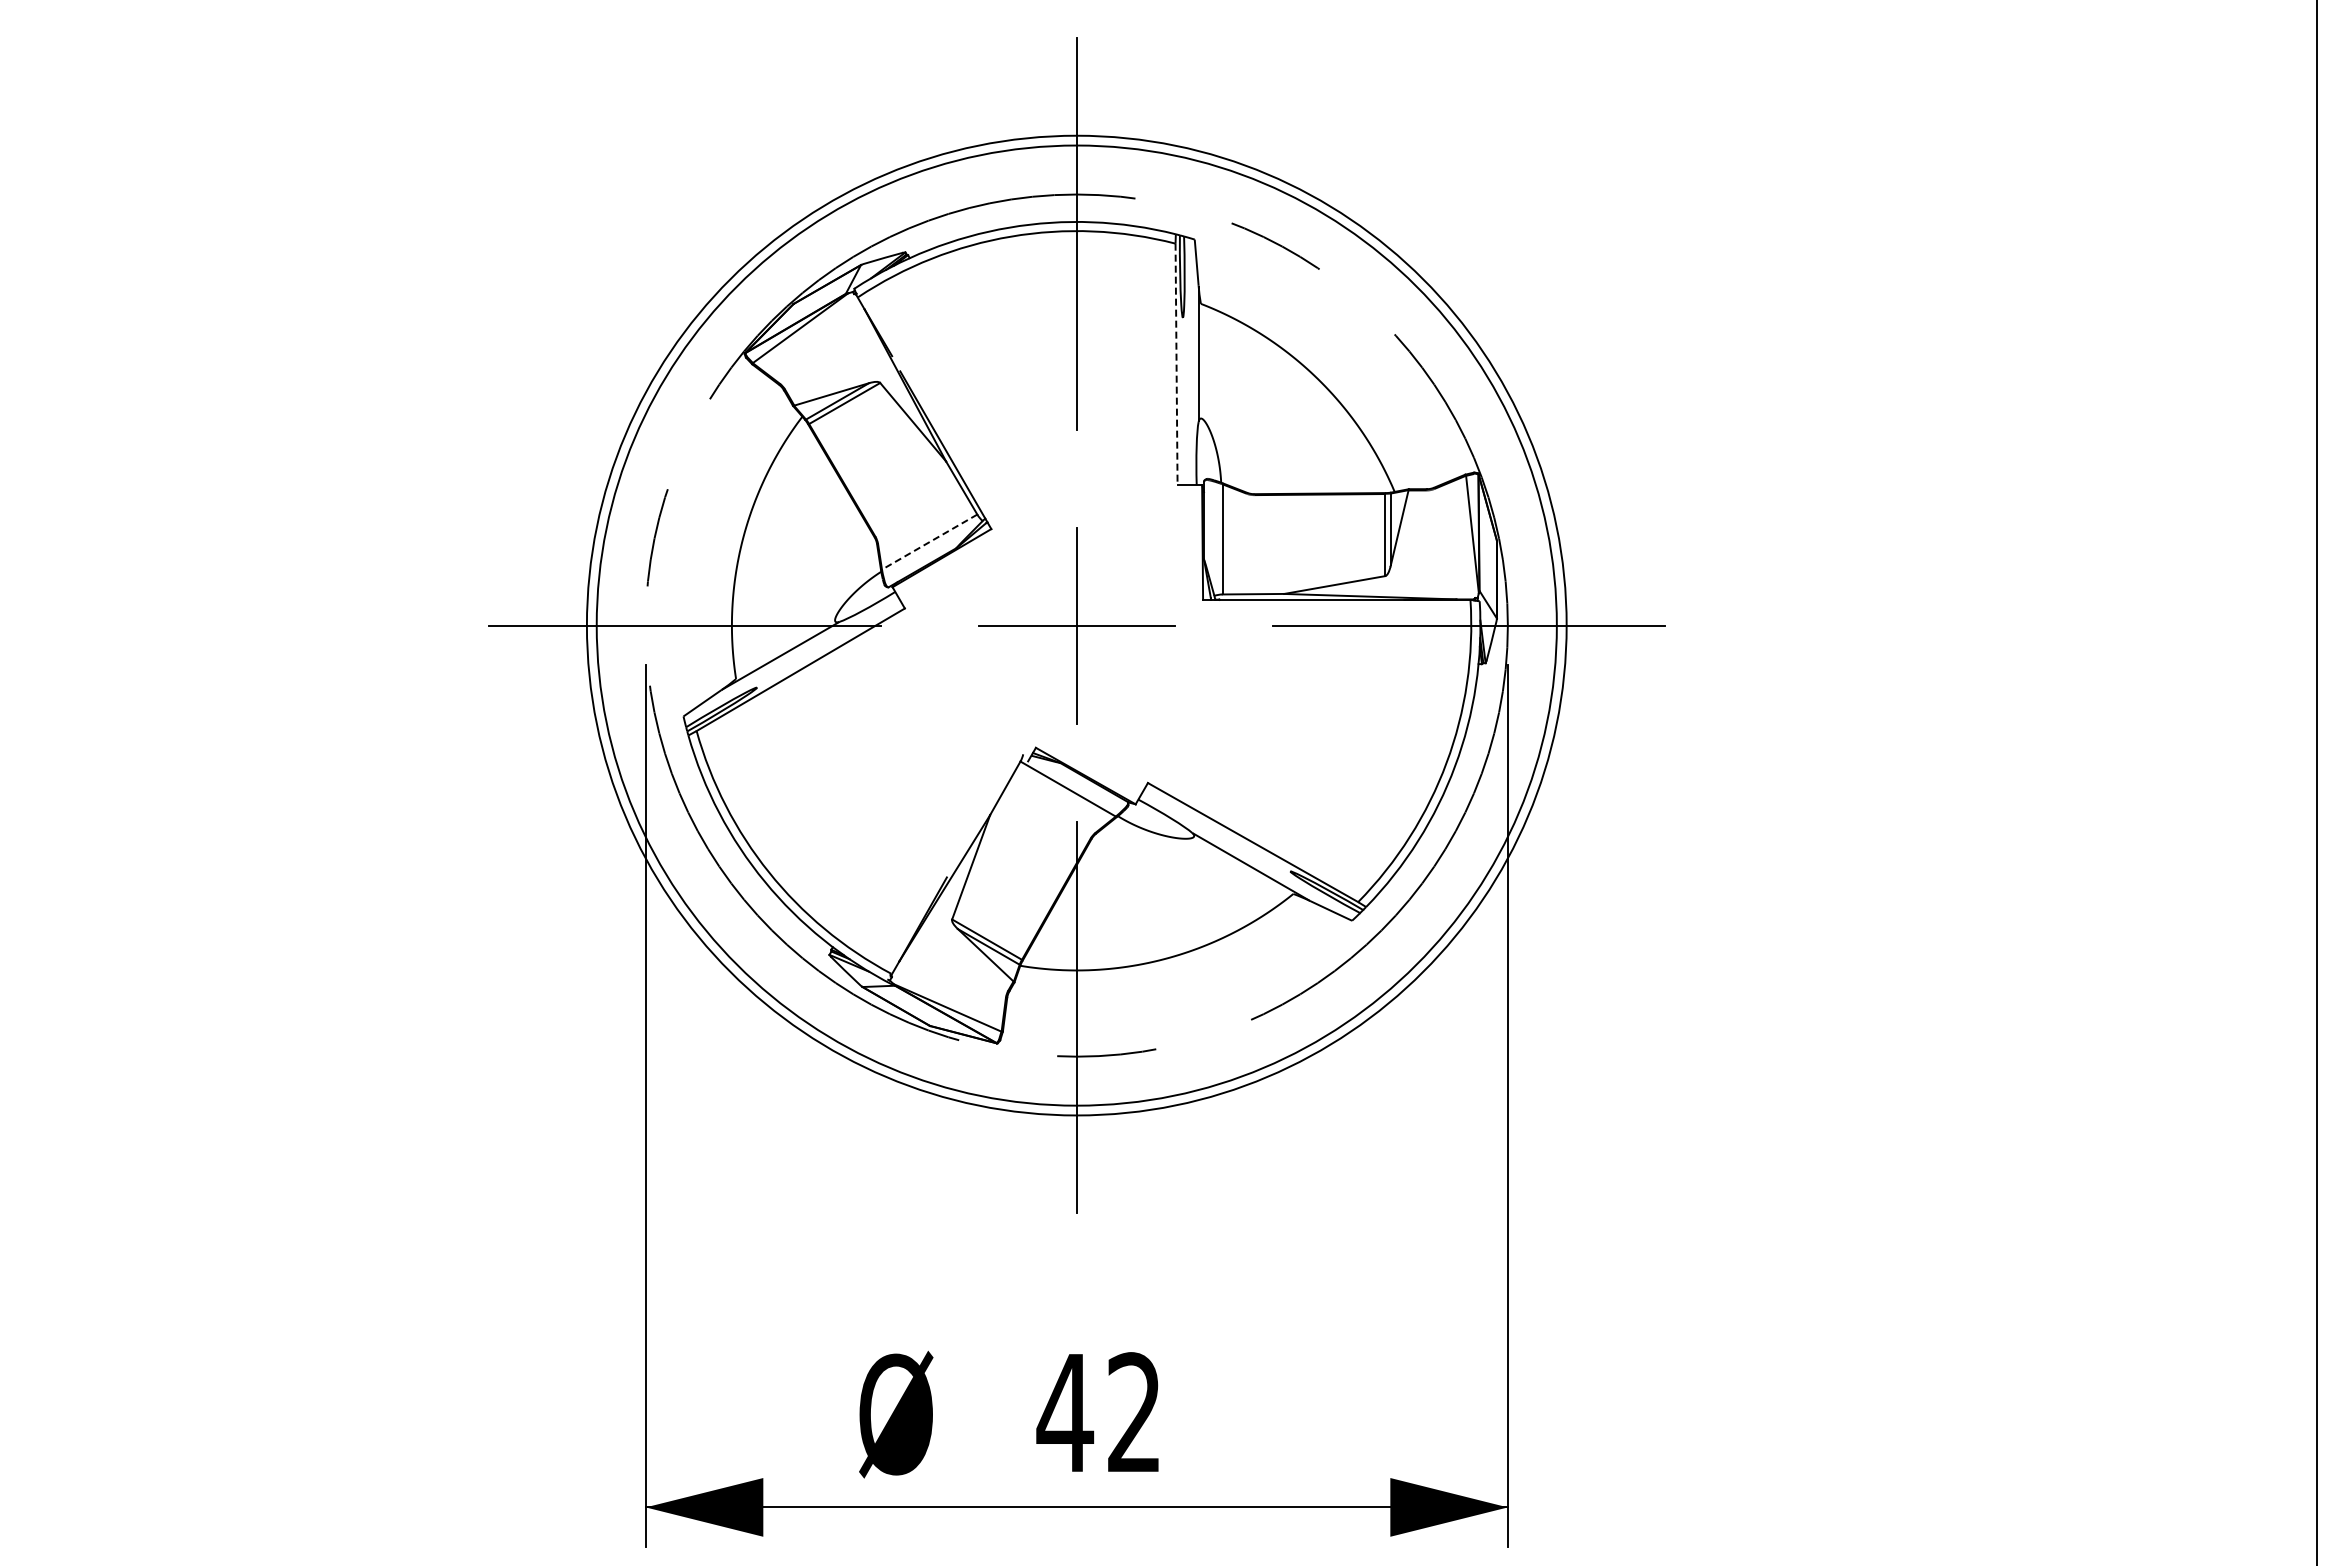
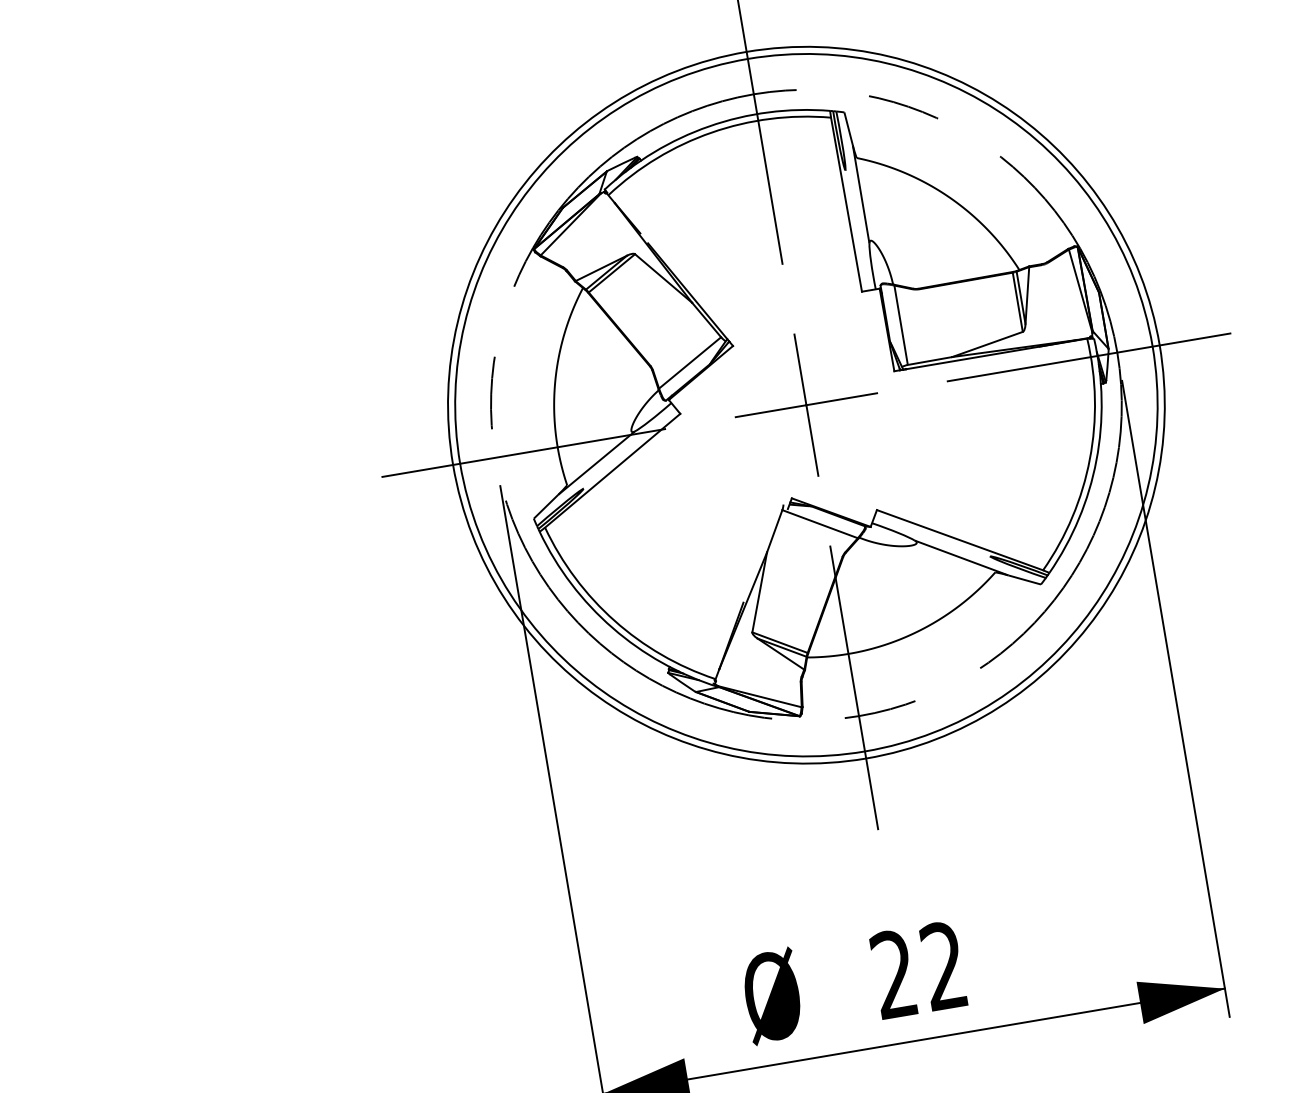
line: (1176, 364) -> (846, 204), dashed -> solid
line: (929, 542) -> (690, 363), dashed -> solid
text: (1065, 1411) -> (894, 973), 42 -> 22

